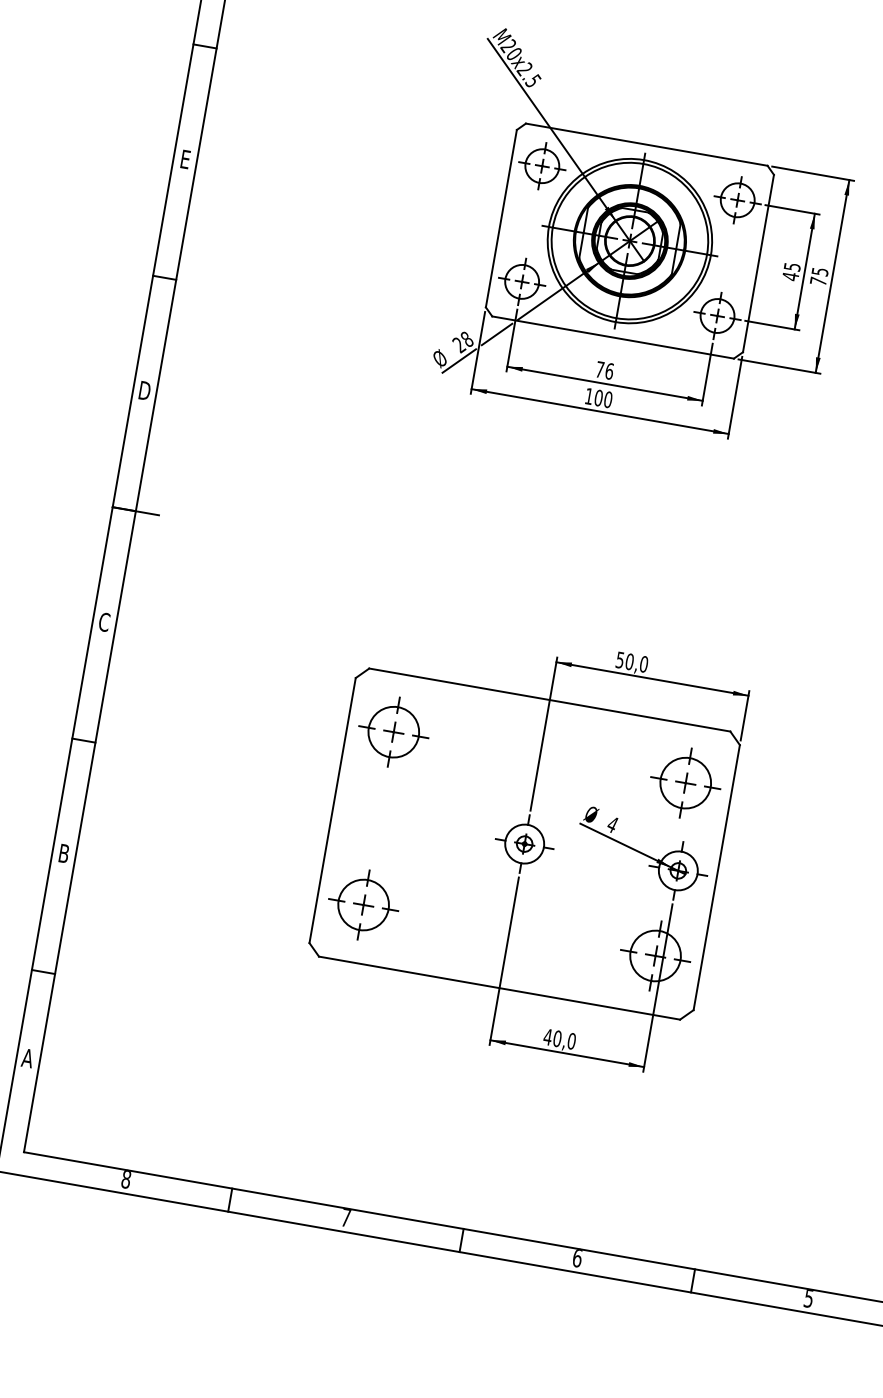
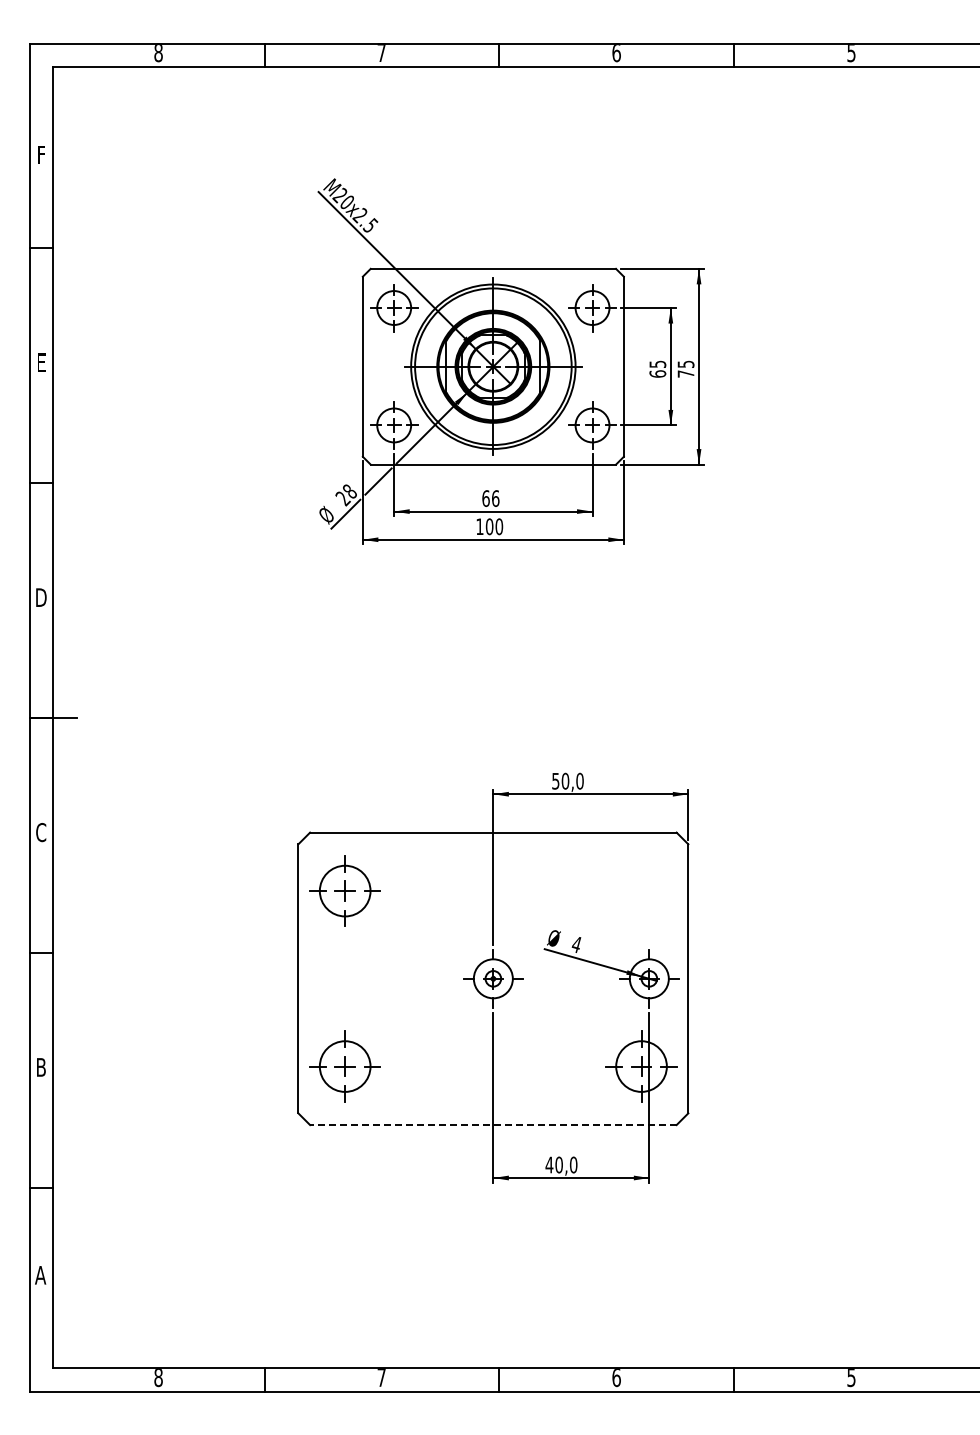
text: (790, 276) -> (657, 374), 45 -> 65
text: (599, 369) -> (485, 498), 76 -> 66
part: (685, 782) -> (641, 890), removed
line: (498, 988) -> (492, 1125), solid -> dashed

